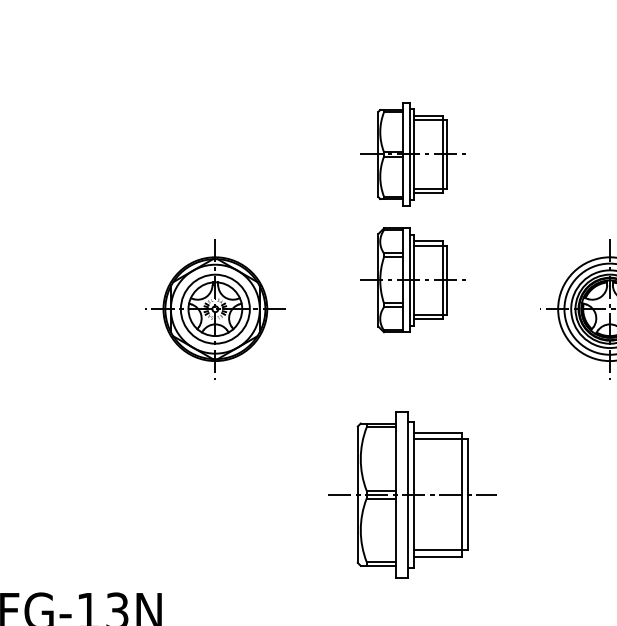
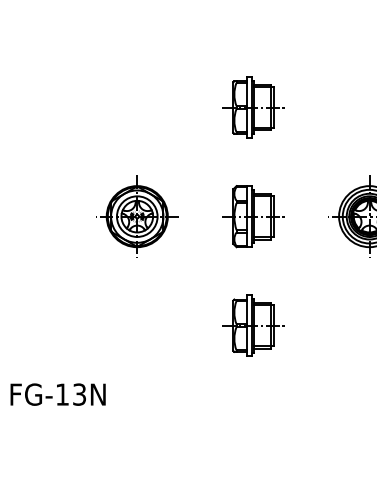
part: (412, 154) -> (253, 107), moved
part: (412, 280) -> (253, 216), moved
part: (412, 494) -> (253, 325), size x0.62

